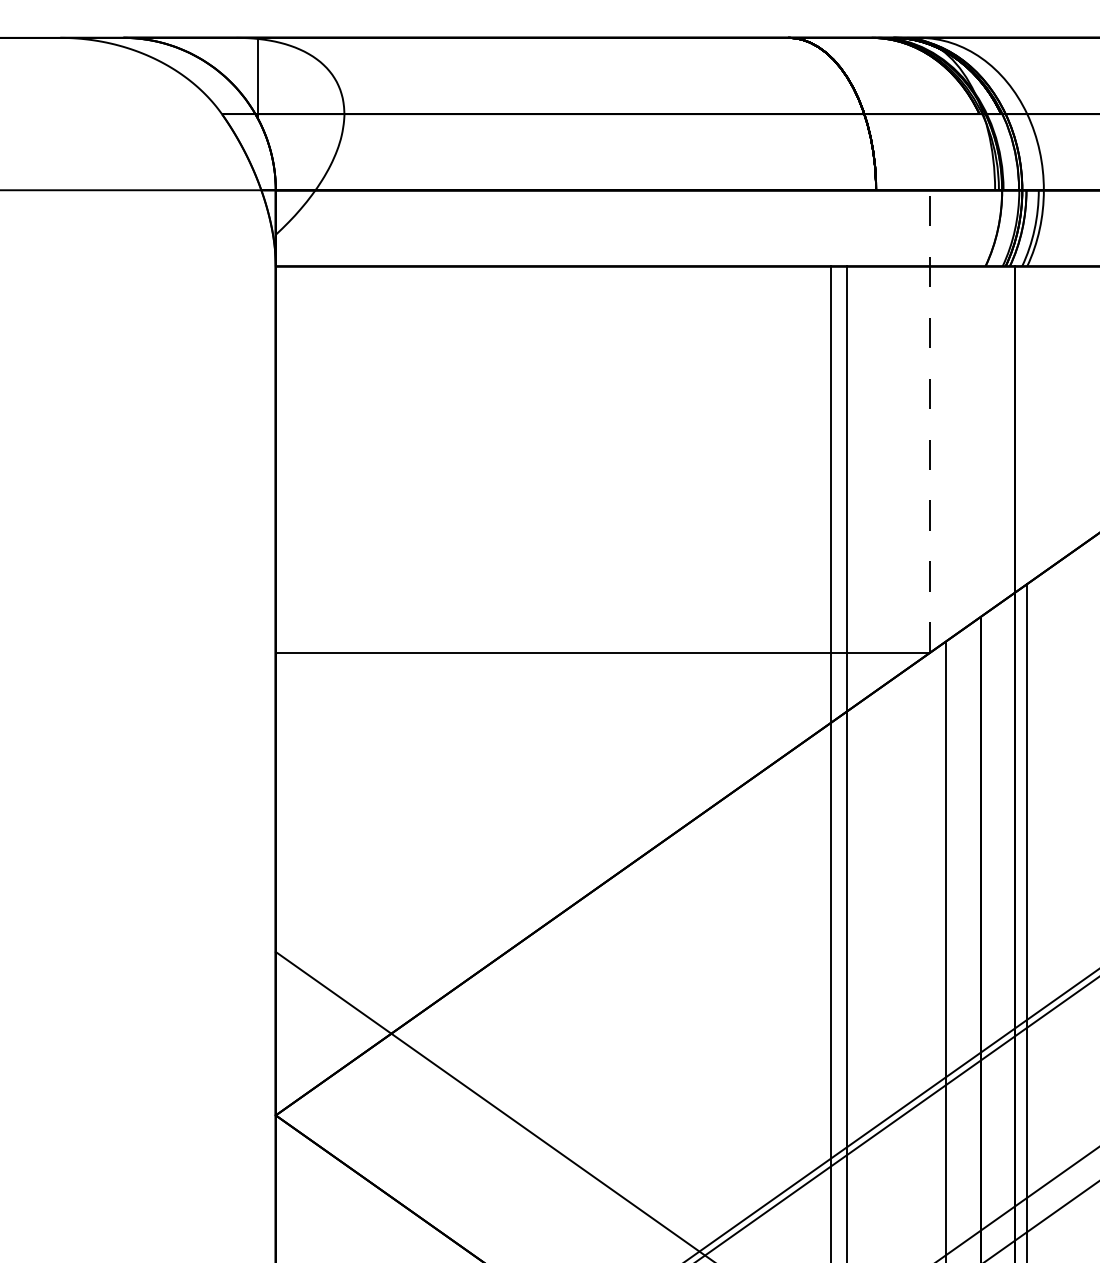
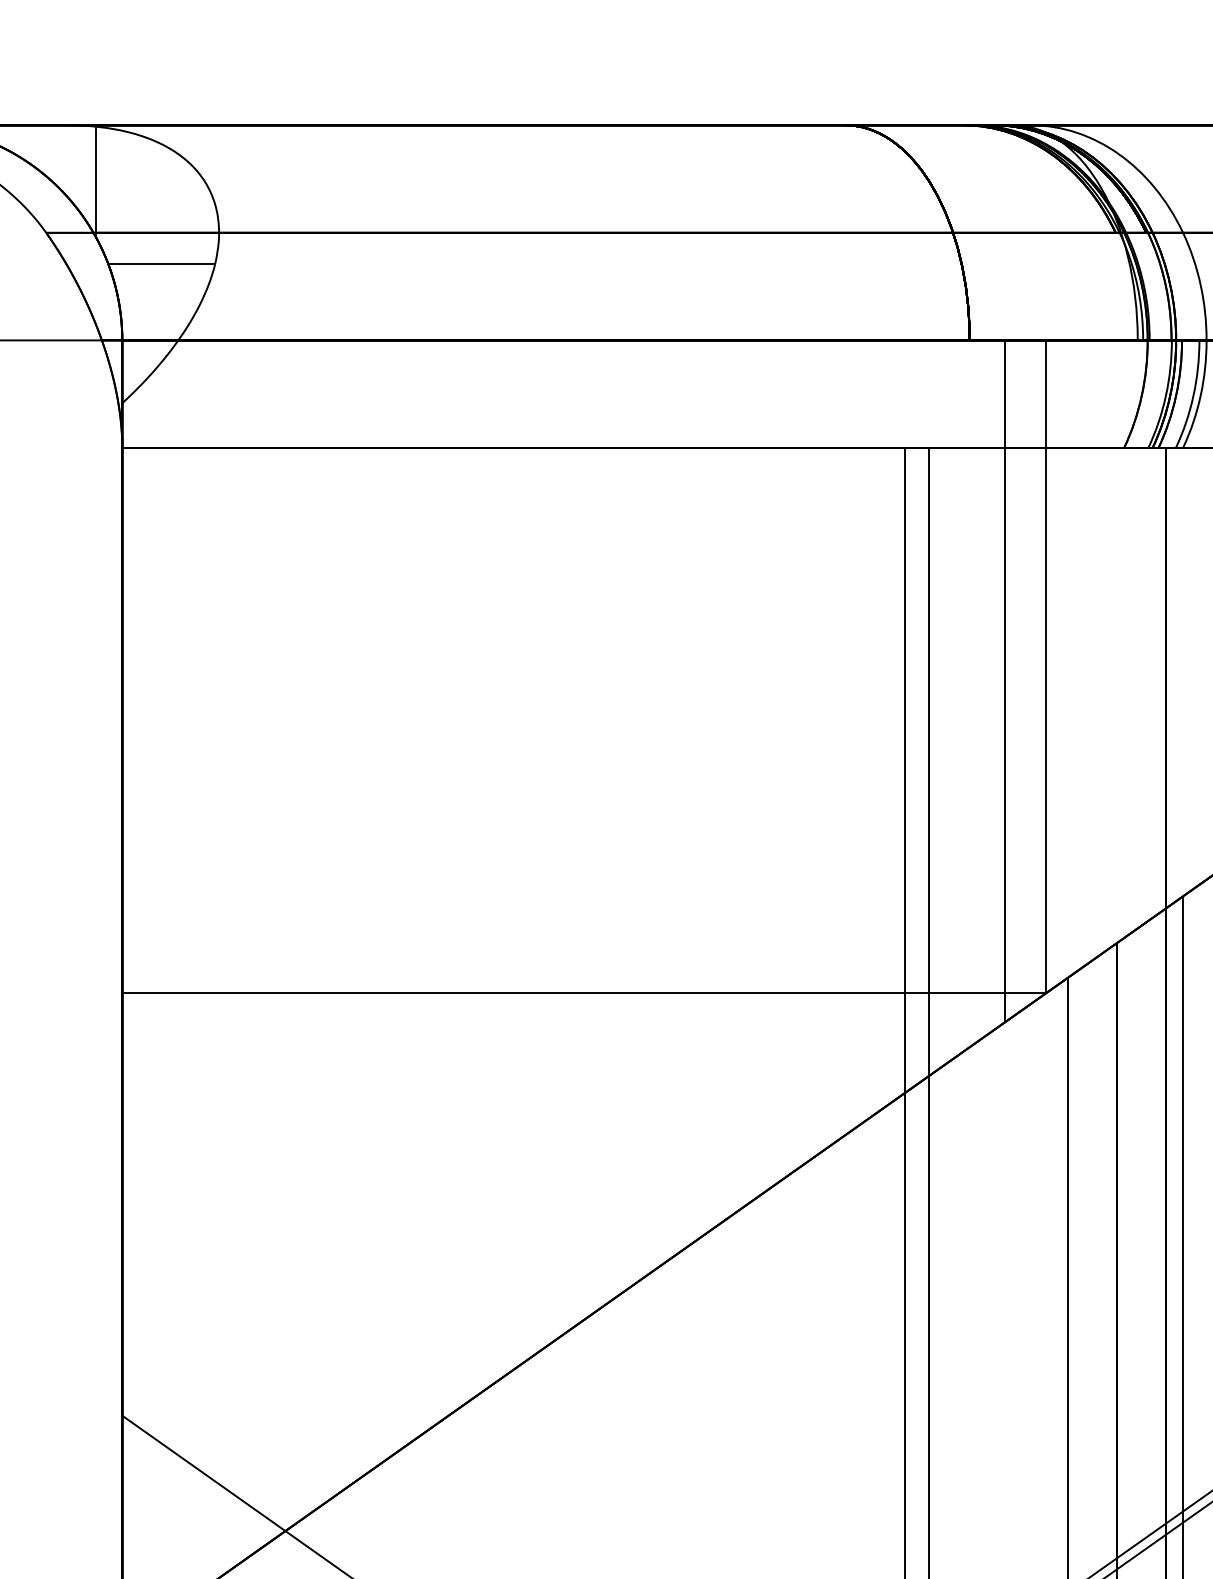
line: (303, 136) -> (161, 264), added
line: (929, 421) -> (1045, 666), dashed -> solid
line: (901, 431) -> (1005, 680), added

